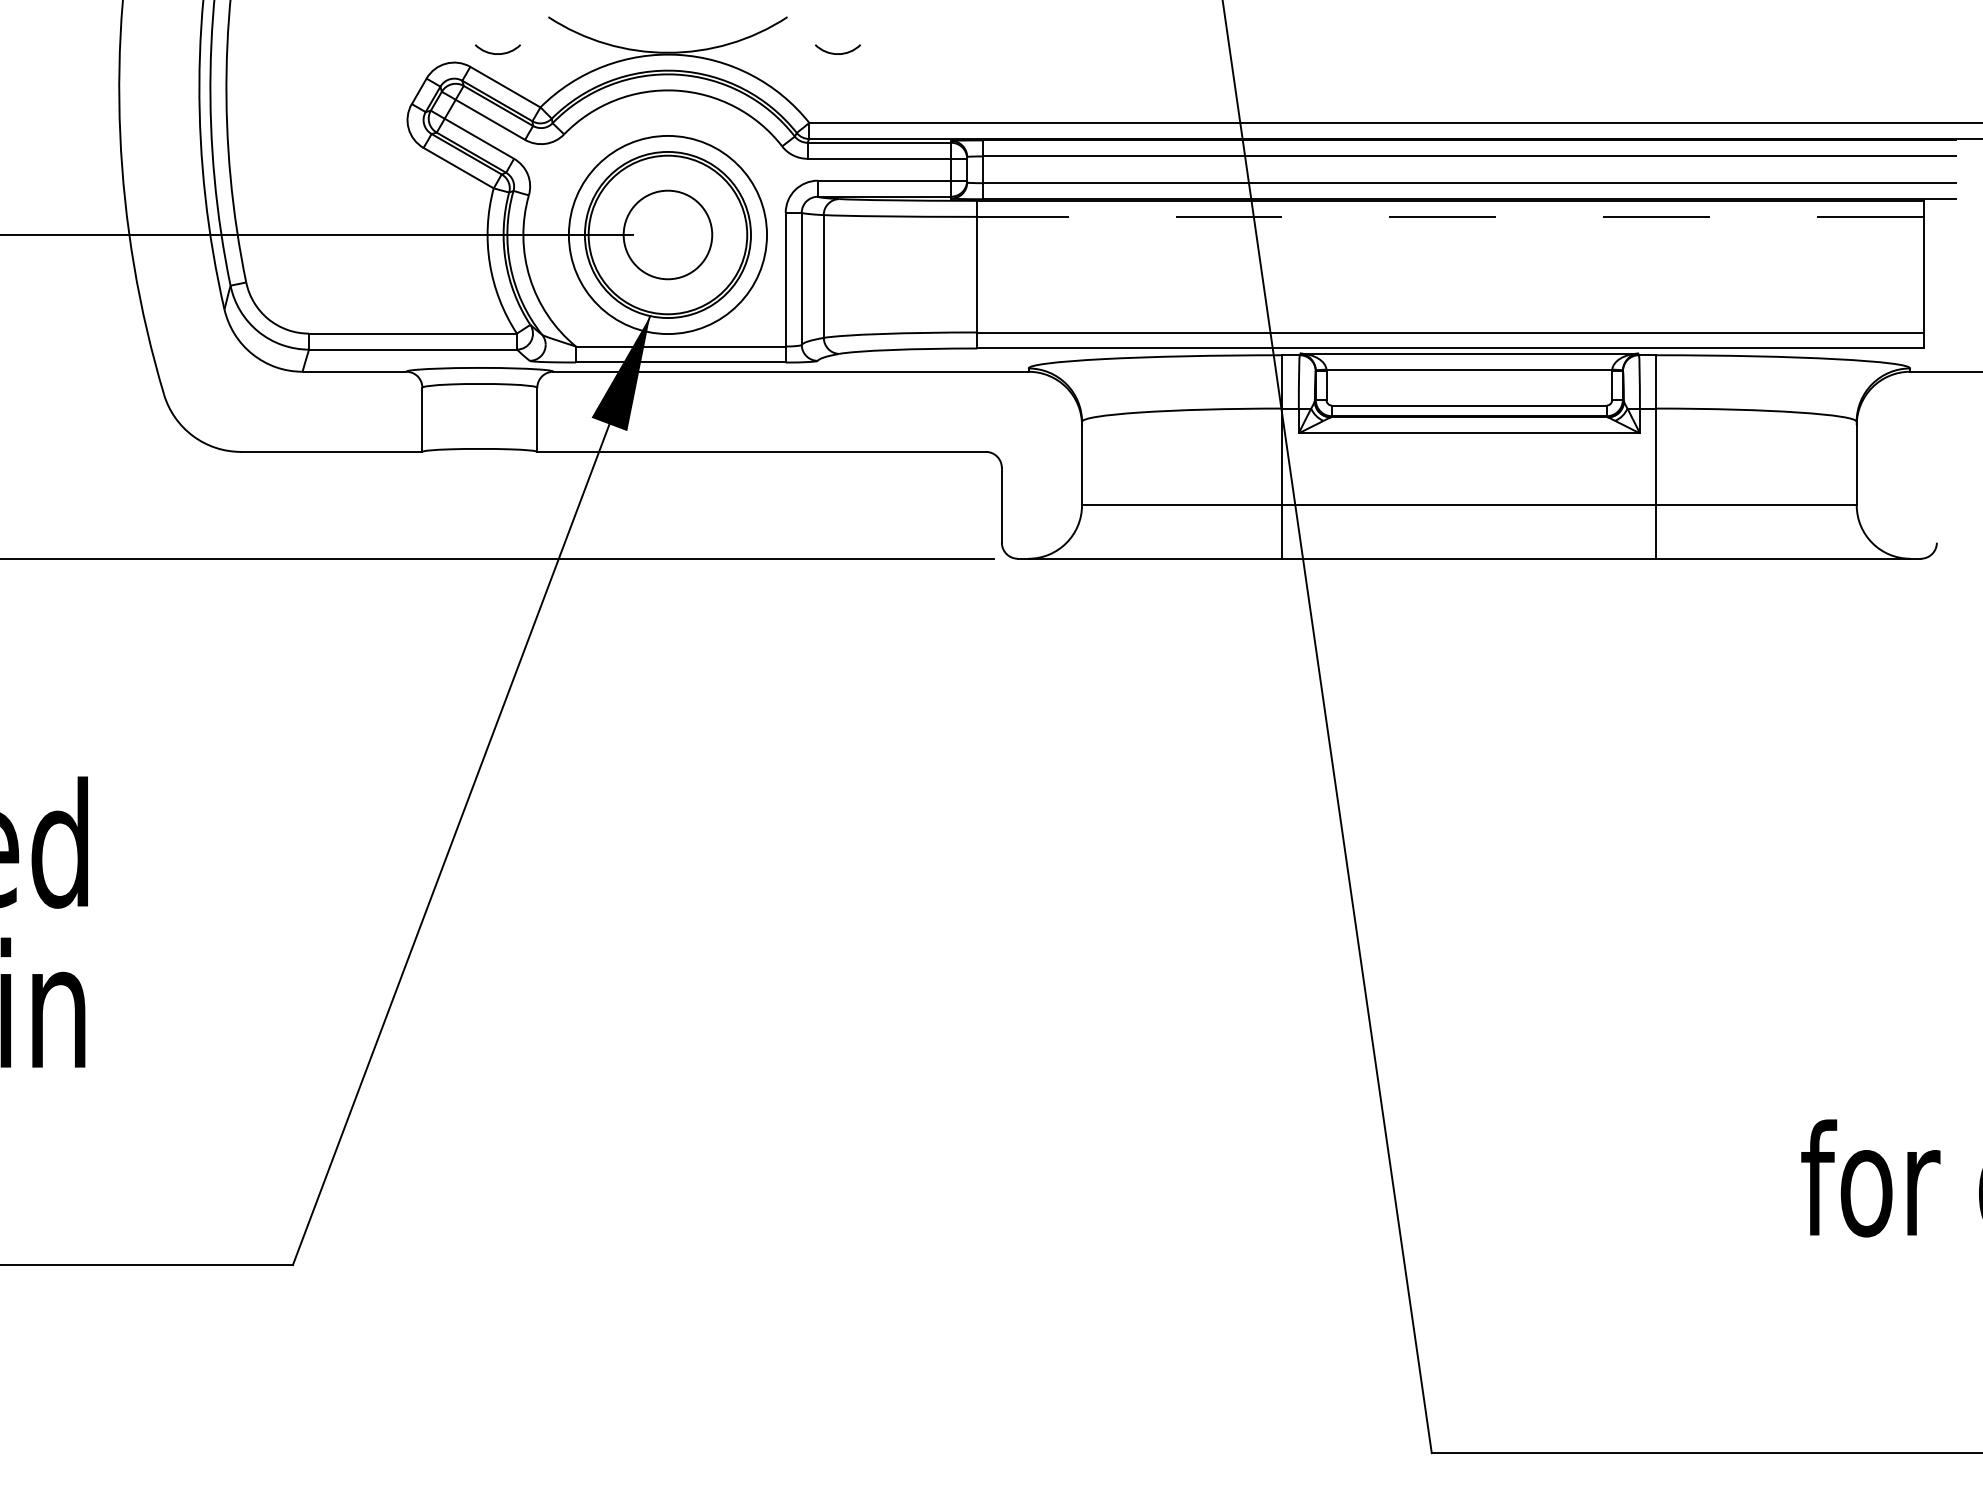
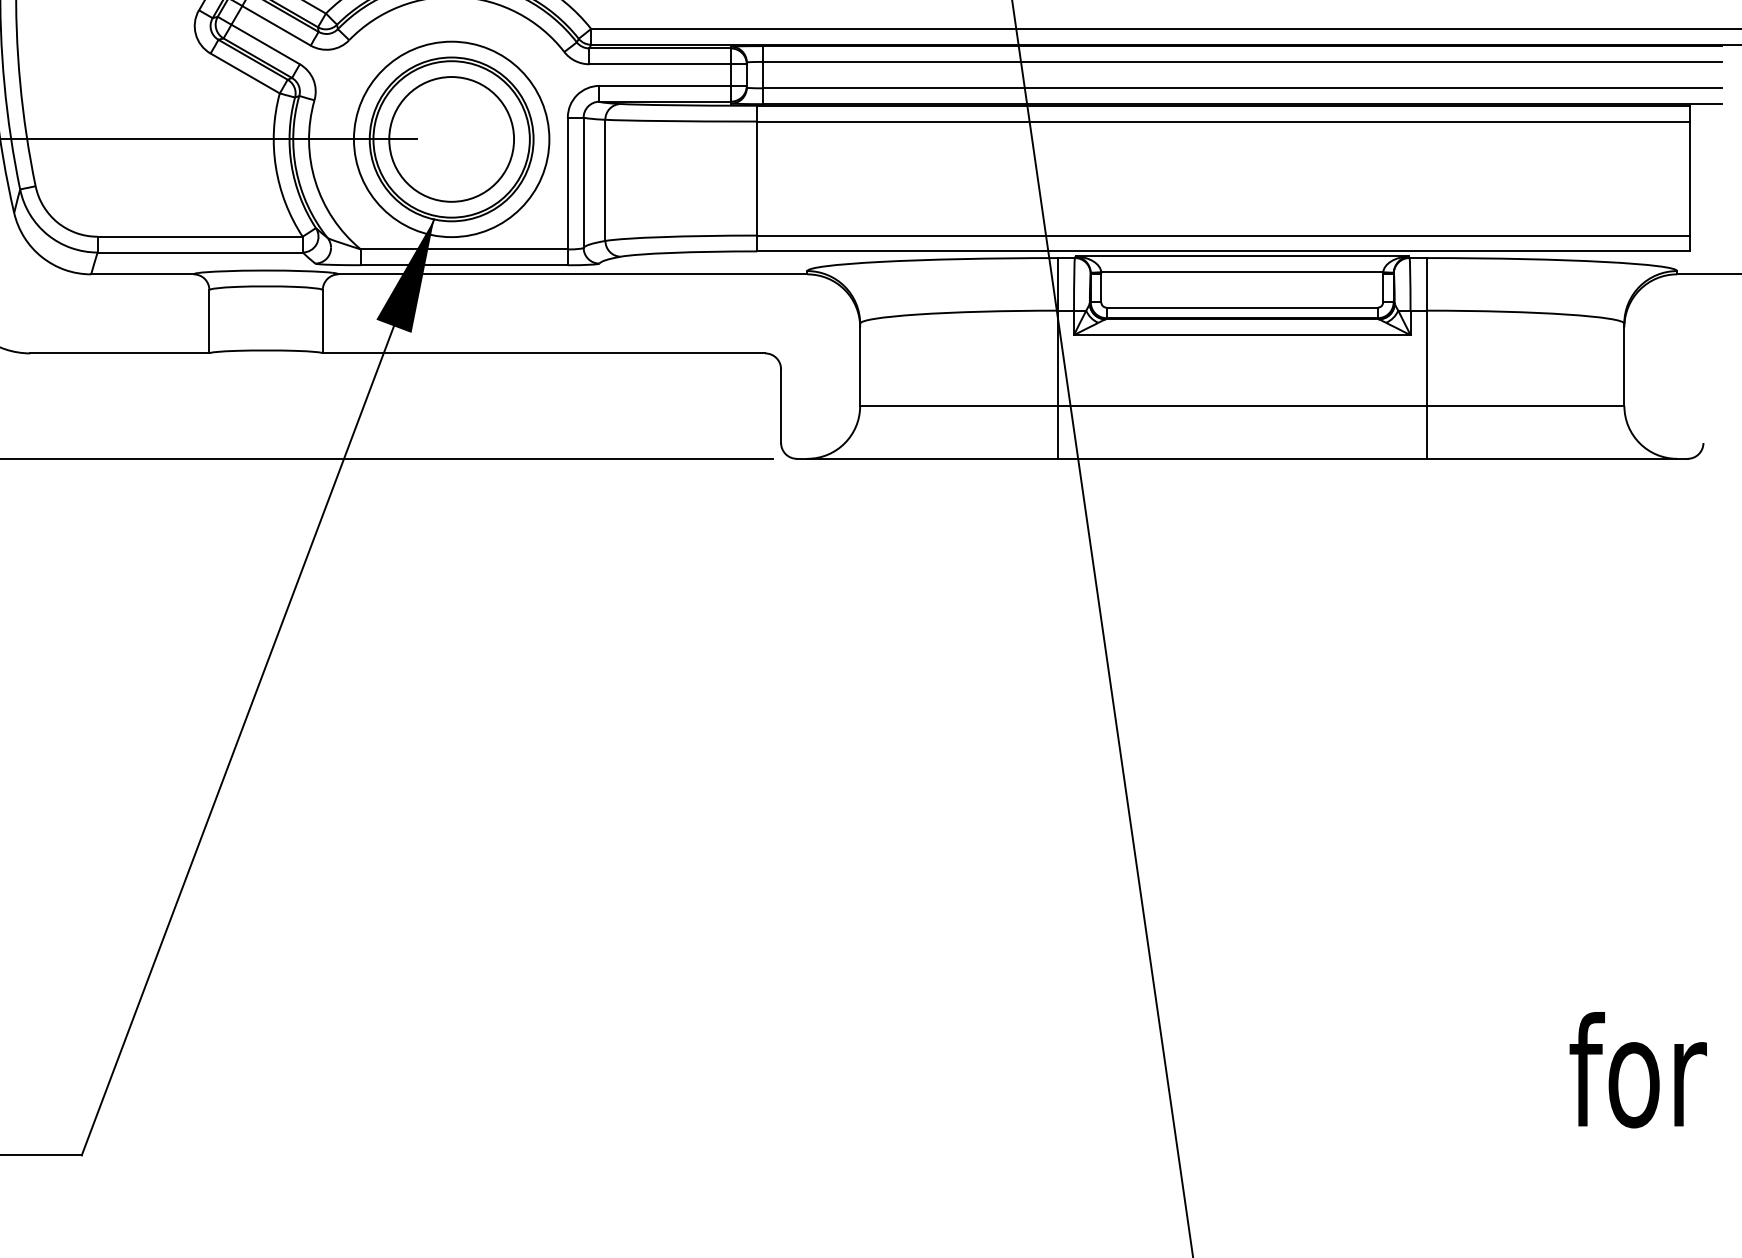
line: (1449, 216) -> (1222, 121), dashed -> solid
circle: (667, 234) -> (451, 138), size x1.43

